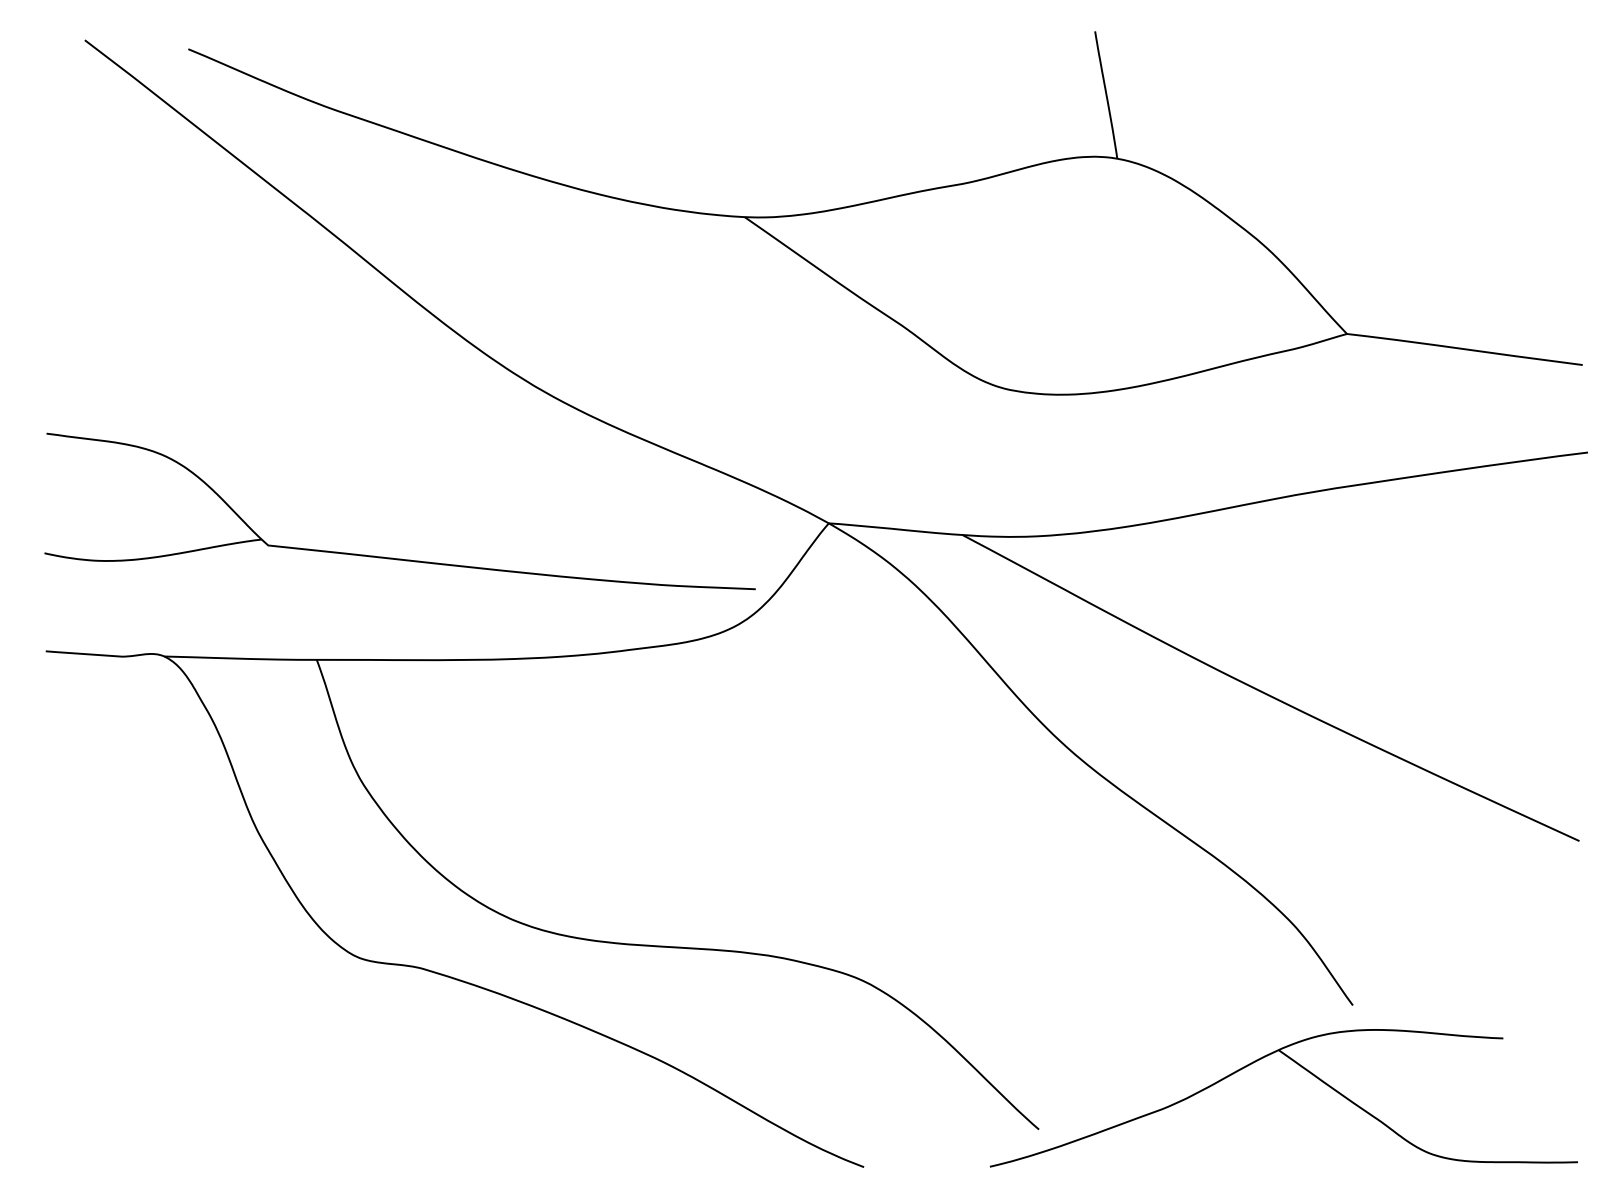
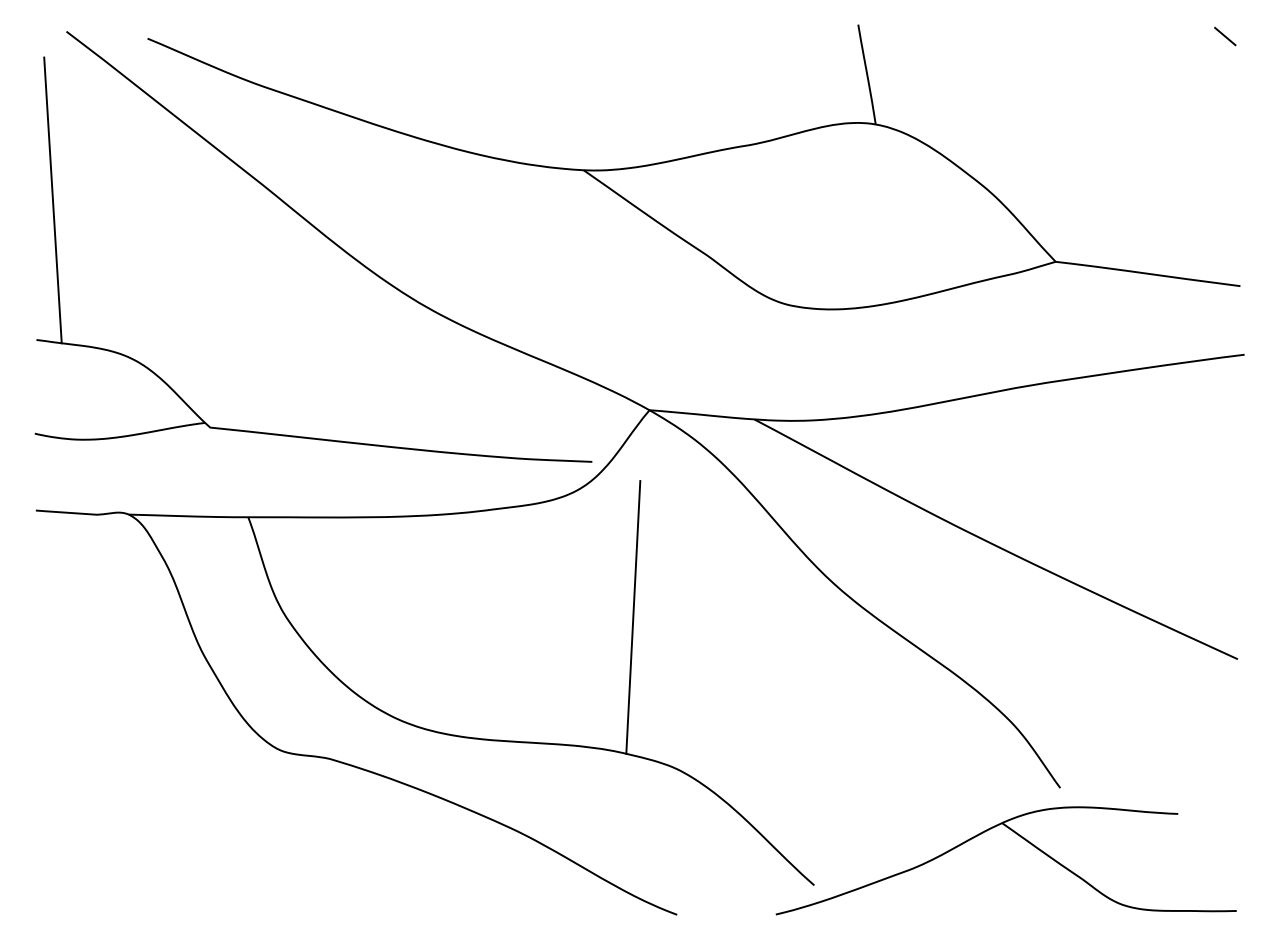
line: (1563, 46) -> (1225, 36), added
line: (67, 255) -> (52, 200), added
line: (808, 787) -> (633, 617), added

